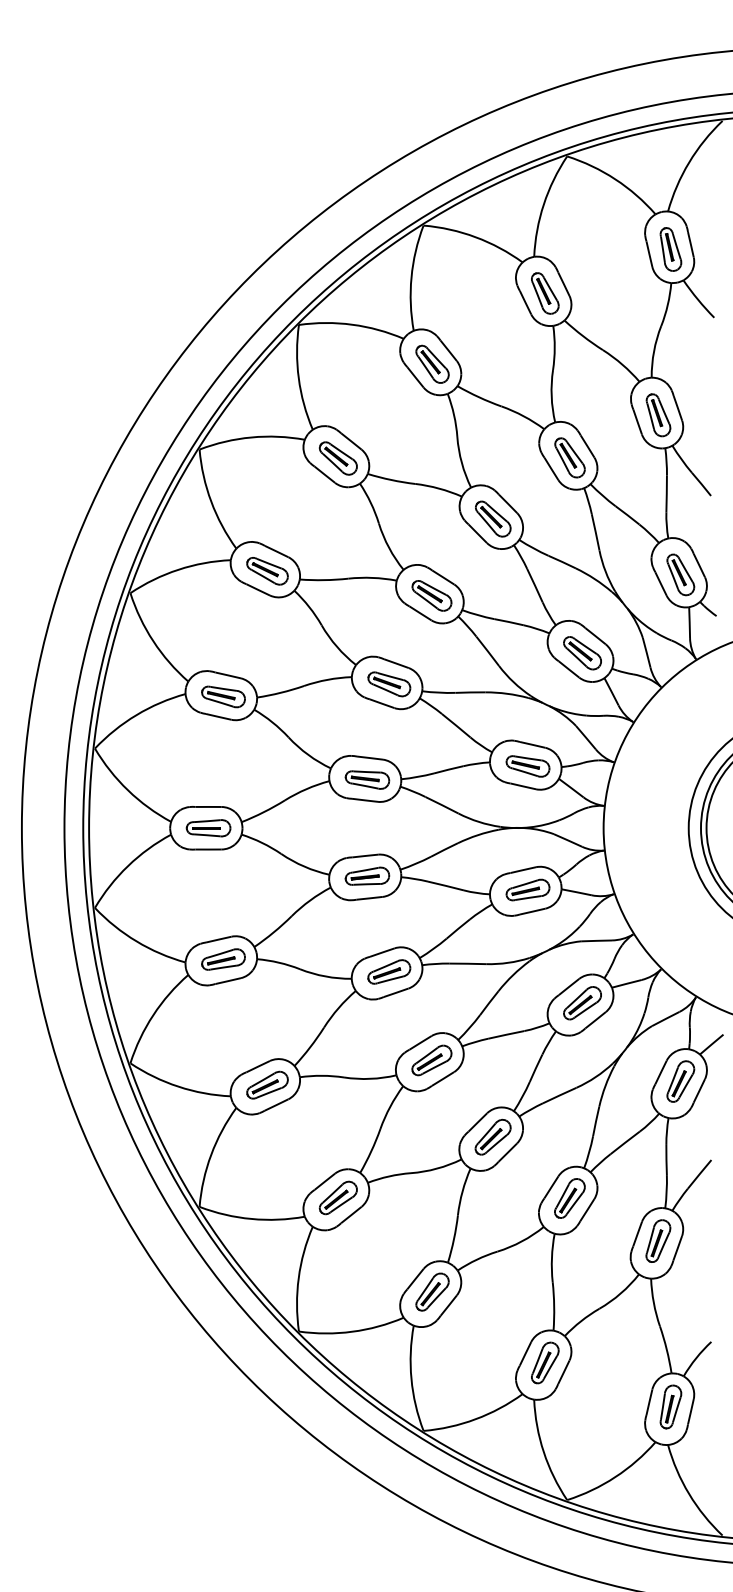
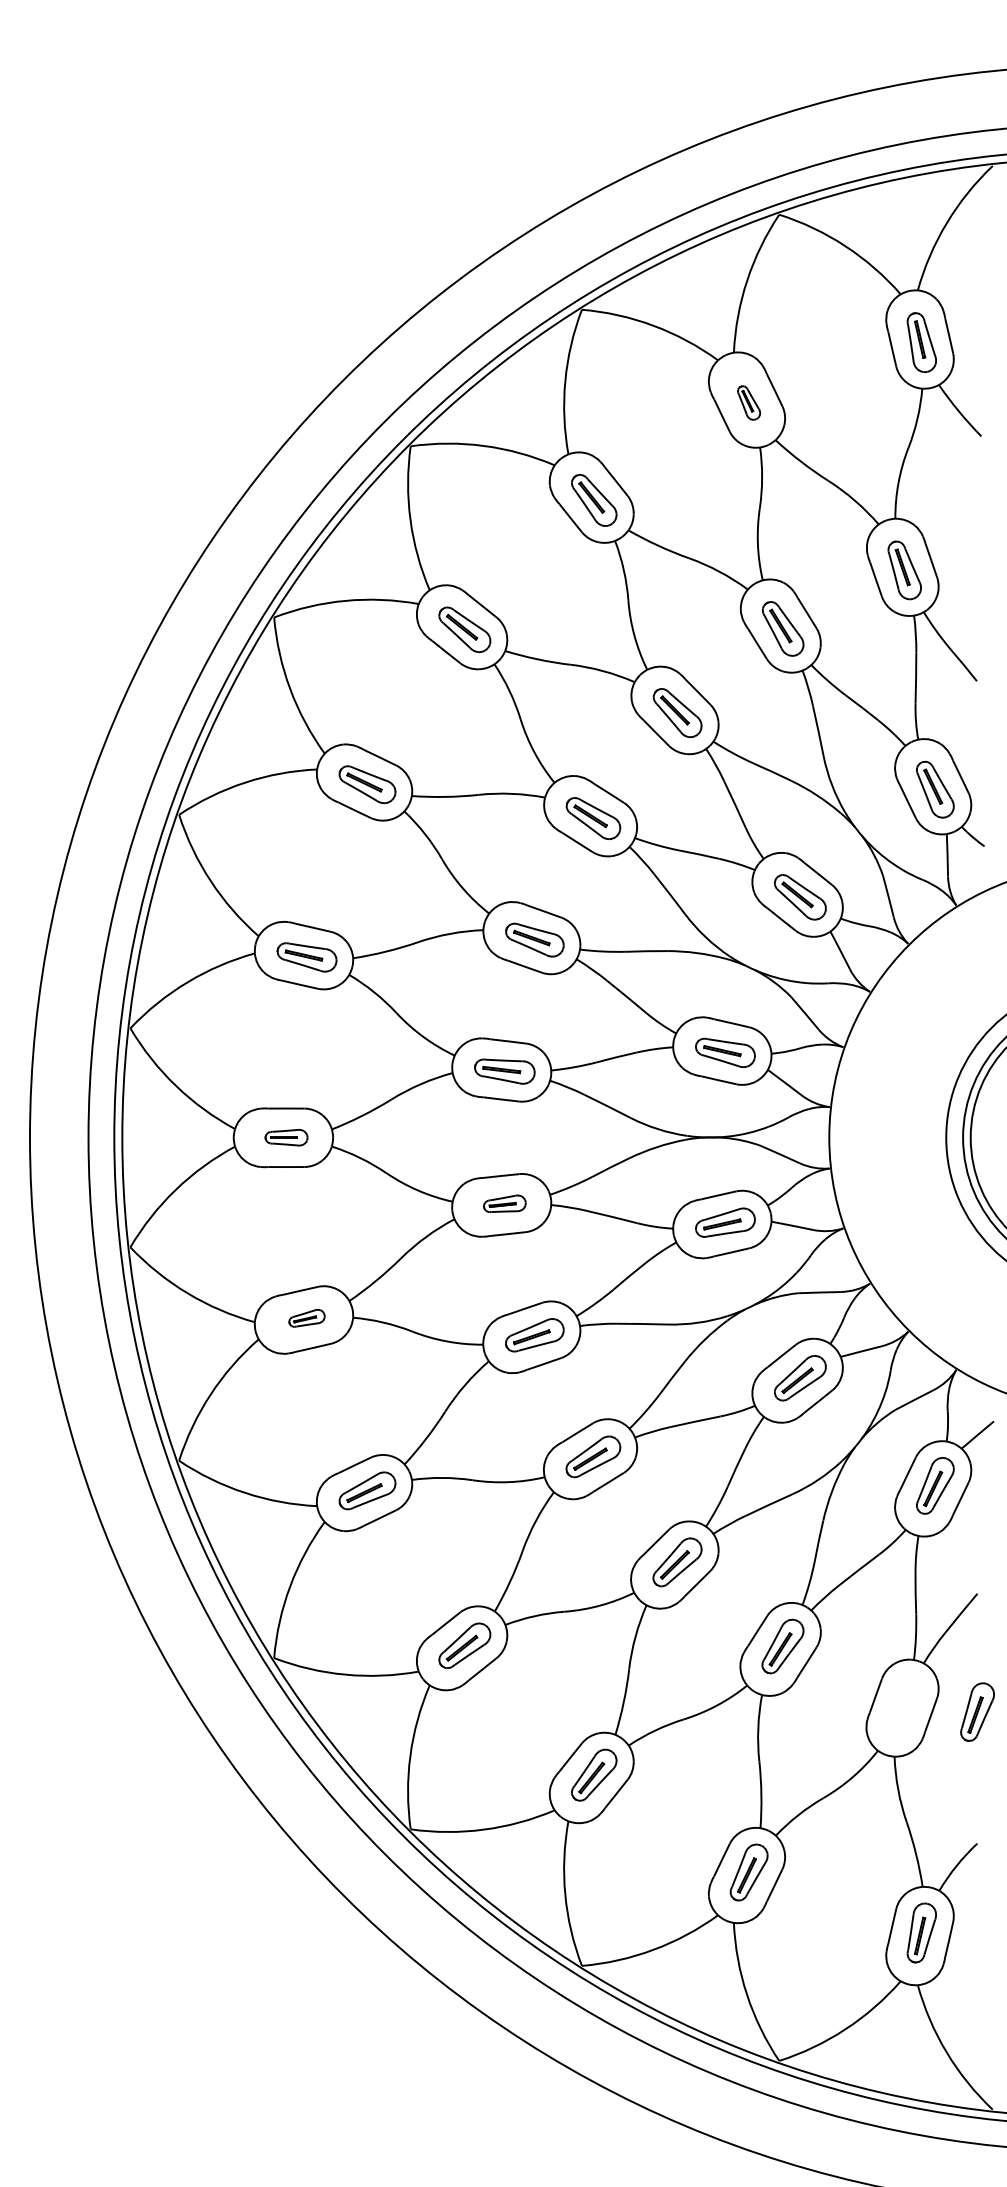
part: (544, 293) -> (748, 402), size x0.6
part: (208, 828) -> (286, 1137), size x0.7
part: (367, 876) -> (504, 1203), size x0.7
part: (223, 959) -> (306, 1318), size x0.6
part: (658, 1240) -> (977, 1711), moved

